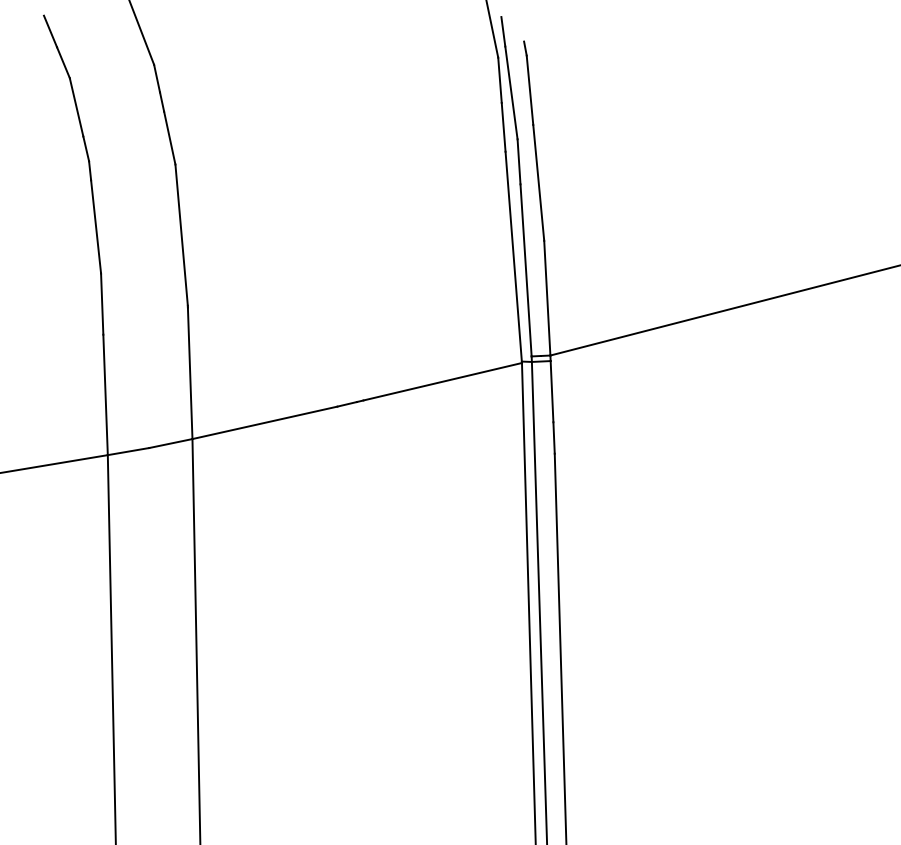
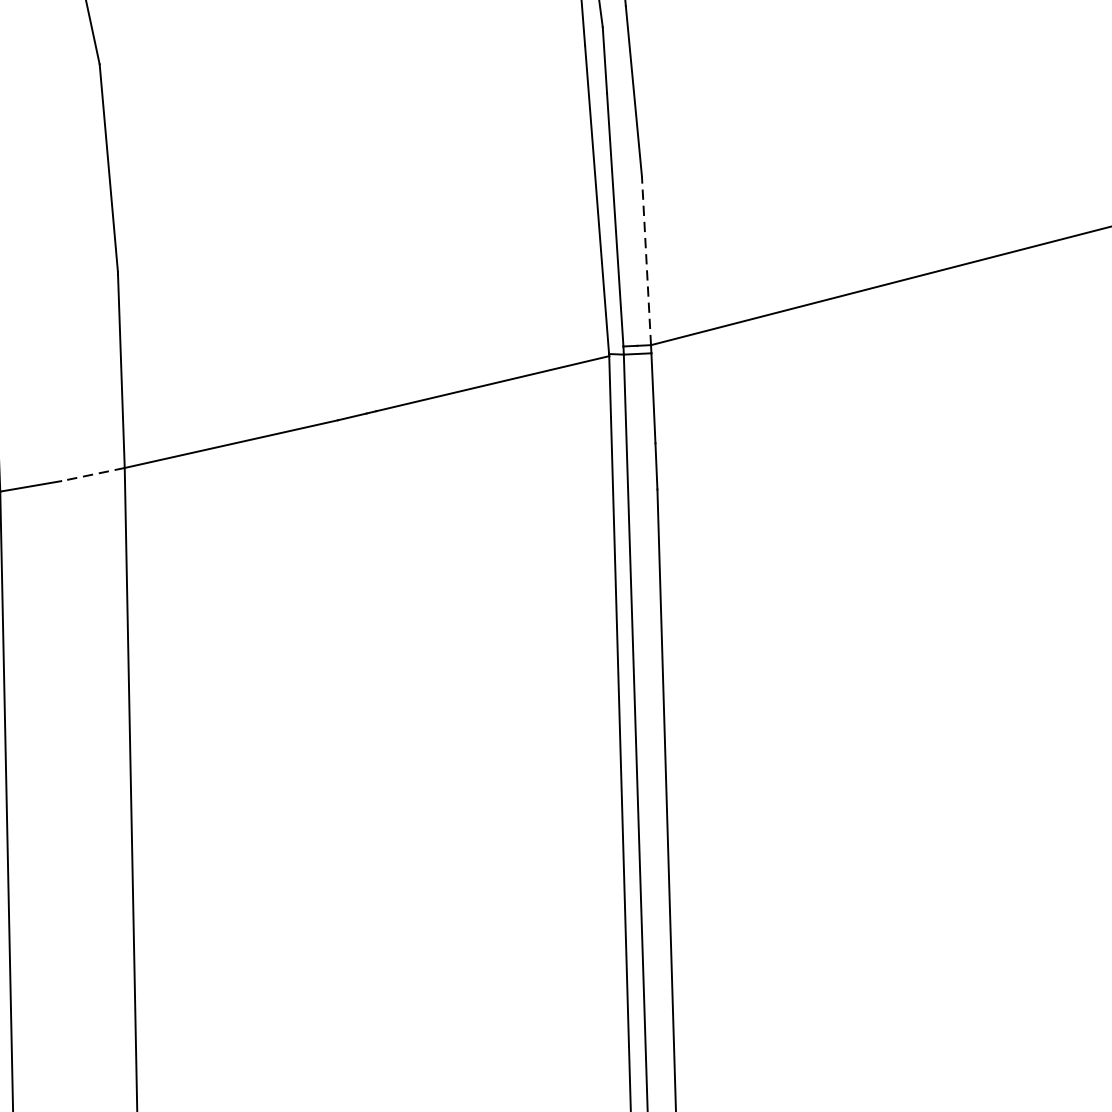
line: (547, 297) -> (646, 259), solid -> dashed
line: (170, 443) -> (92, 474), solid -> dashed

